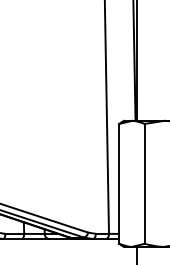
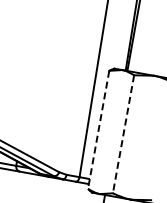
line: (119, 183) -> (98, 129), solid -> dashed
line: (144, 183) -> (123, 133), solid -> dashed

